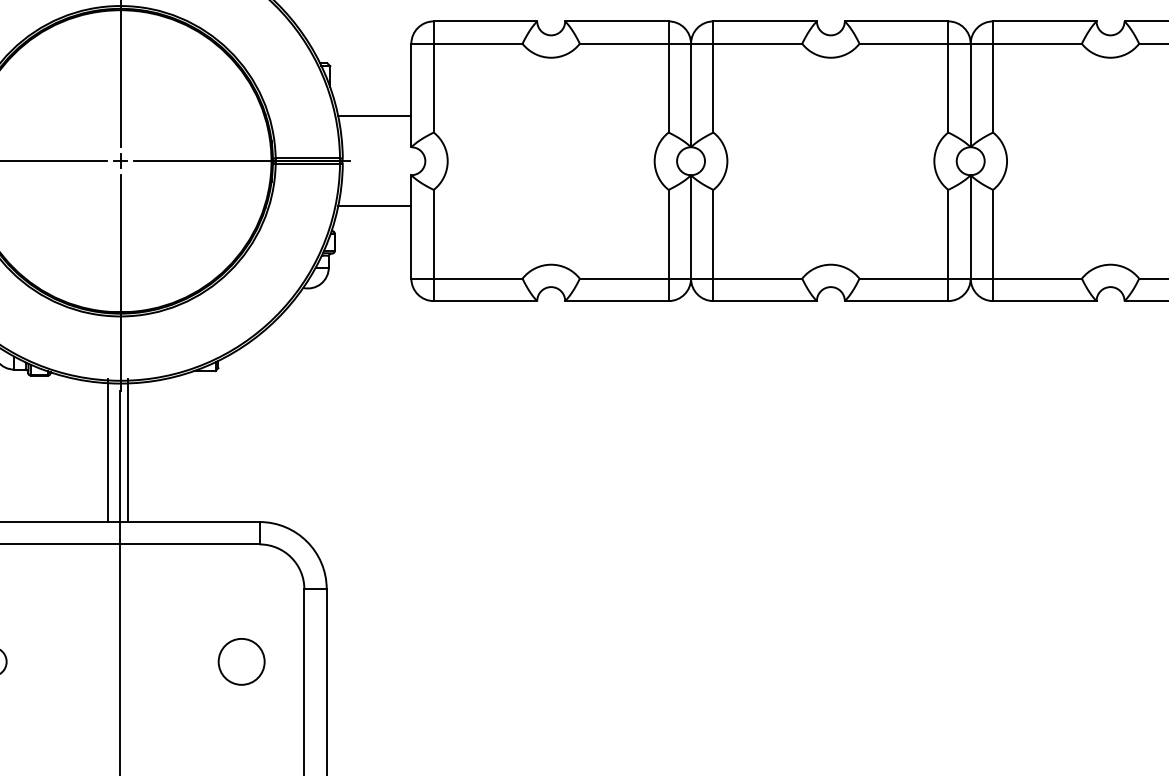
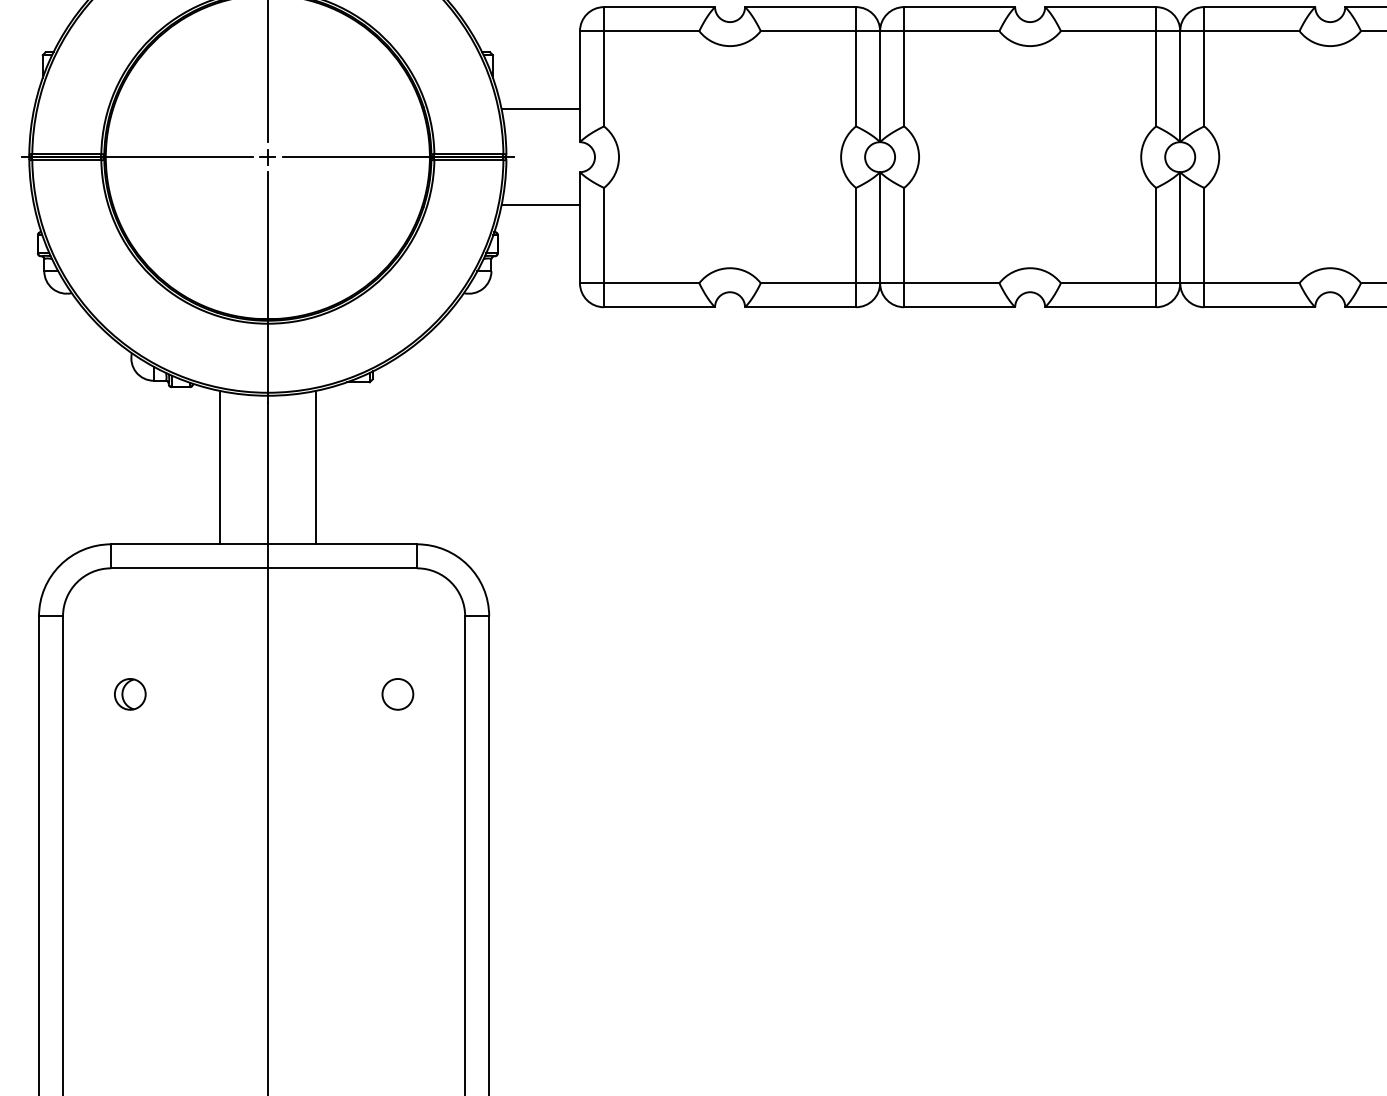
line: (108, 450) -> (219, 467), moved
line: (127, 450) -> (315, 467), moved
circle: (241, 661) -> (397, 693), size x0.62

